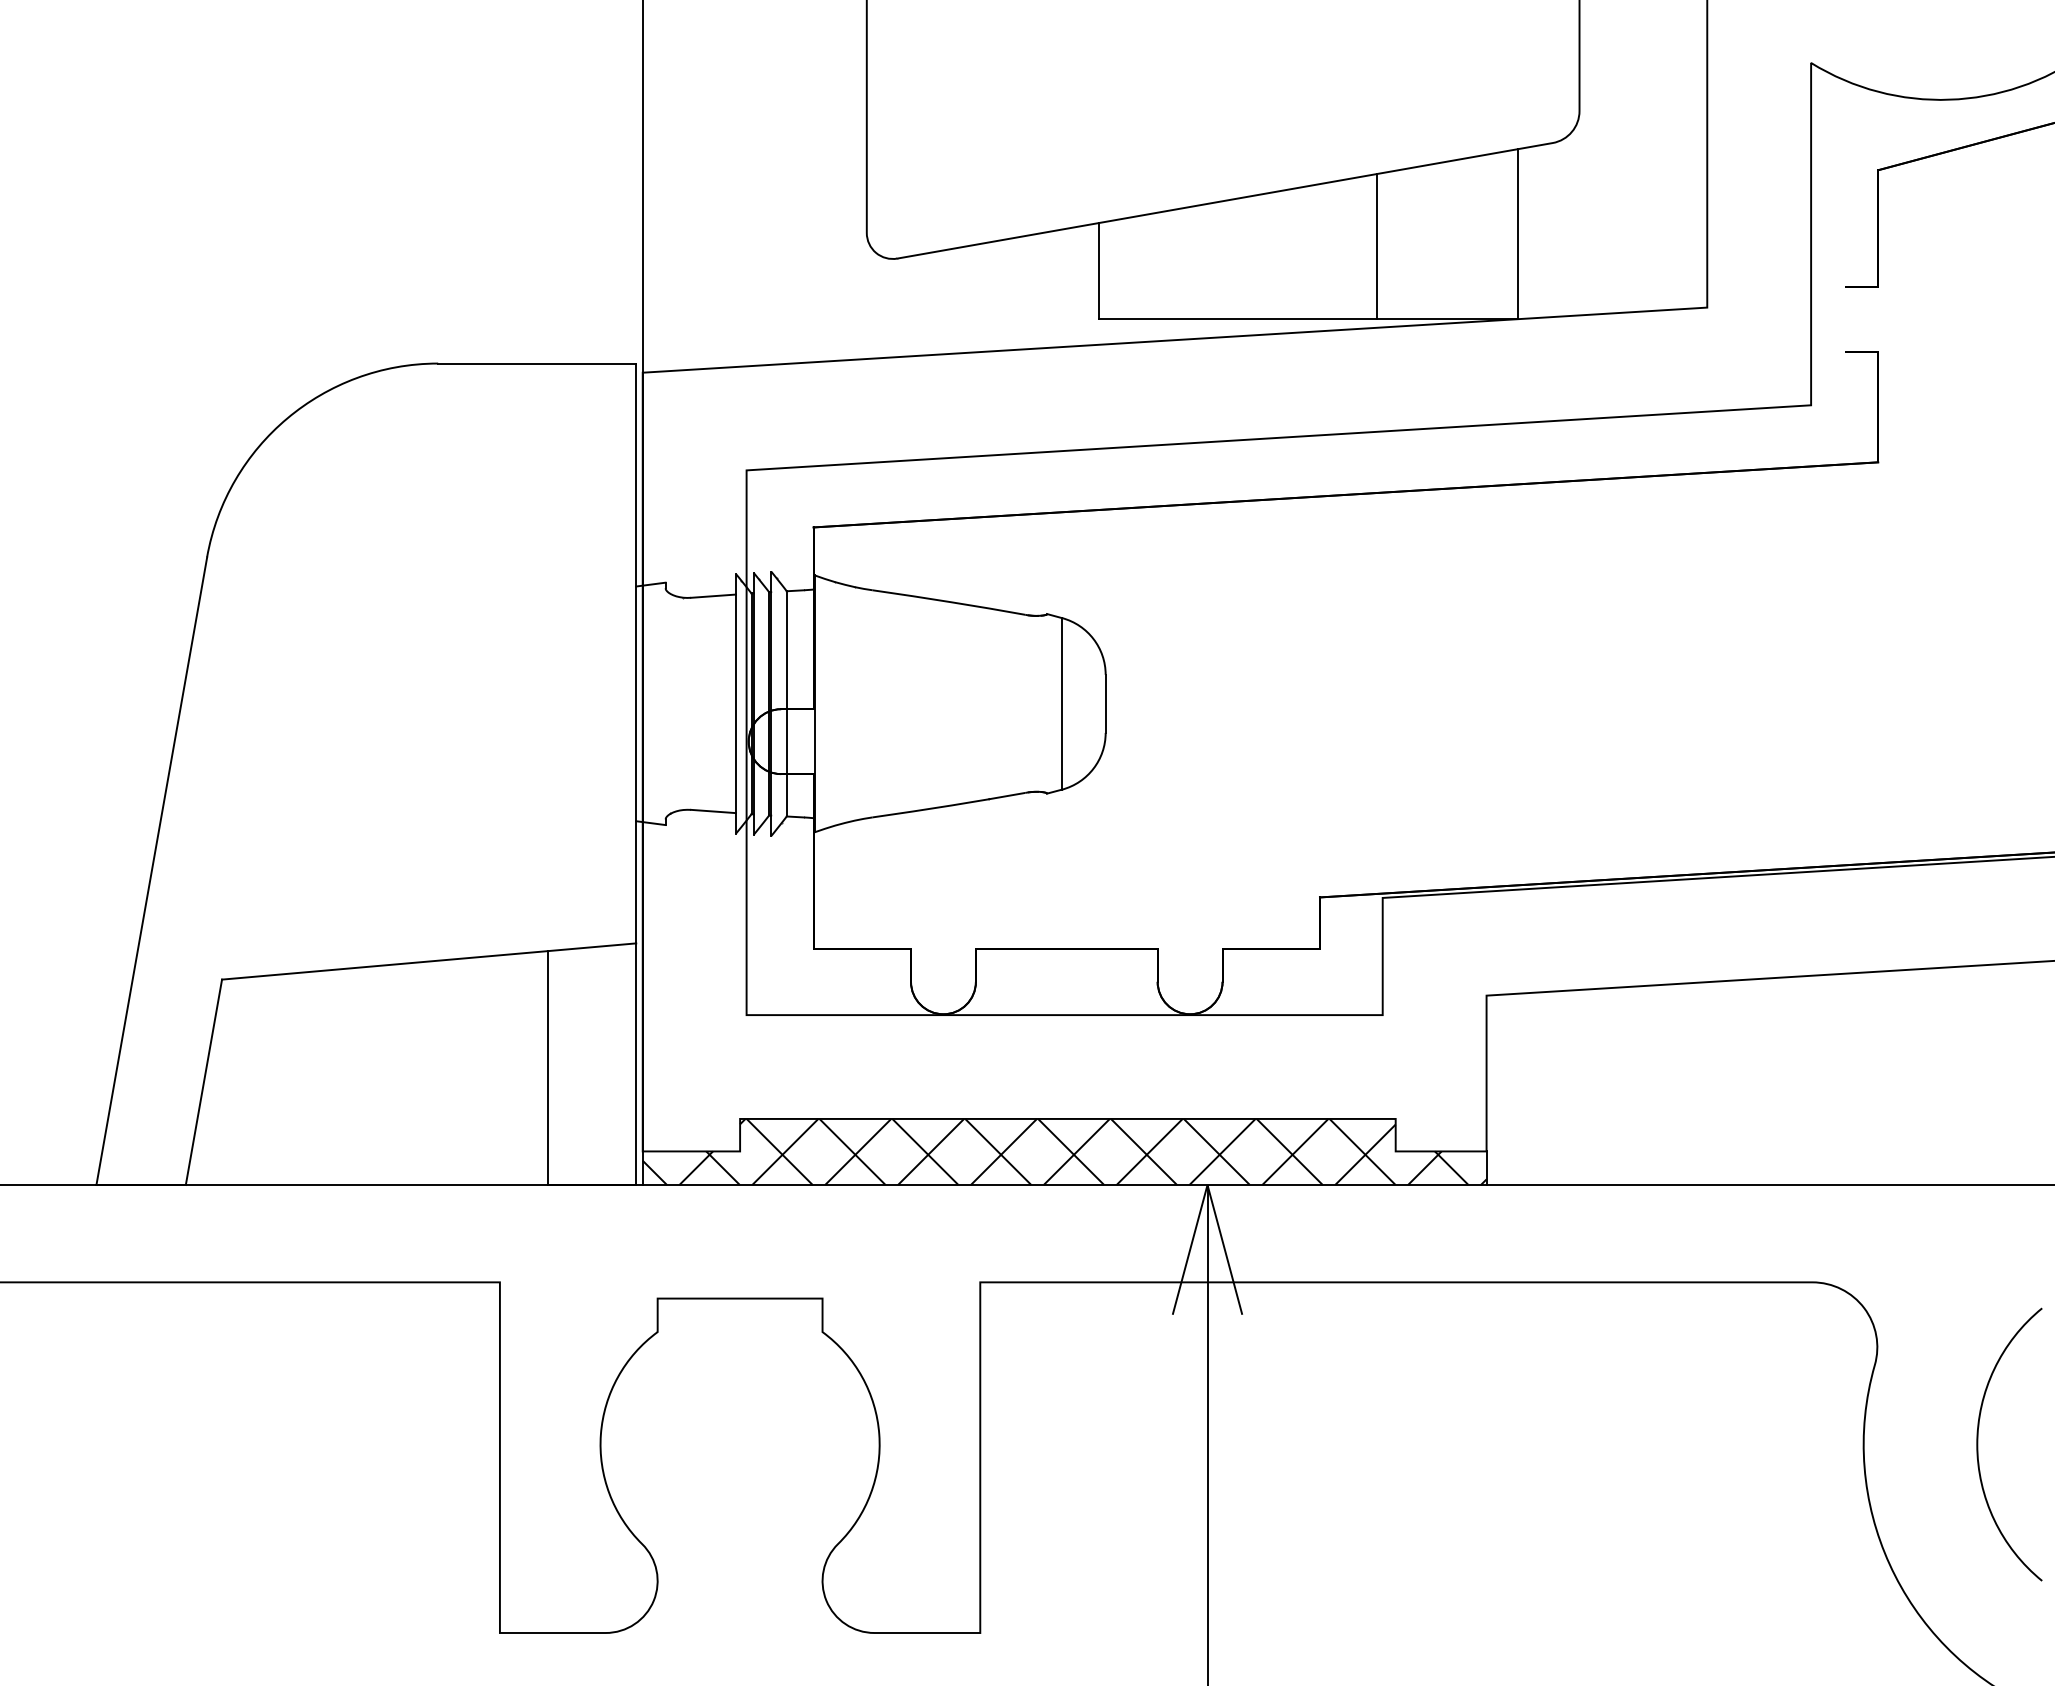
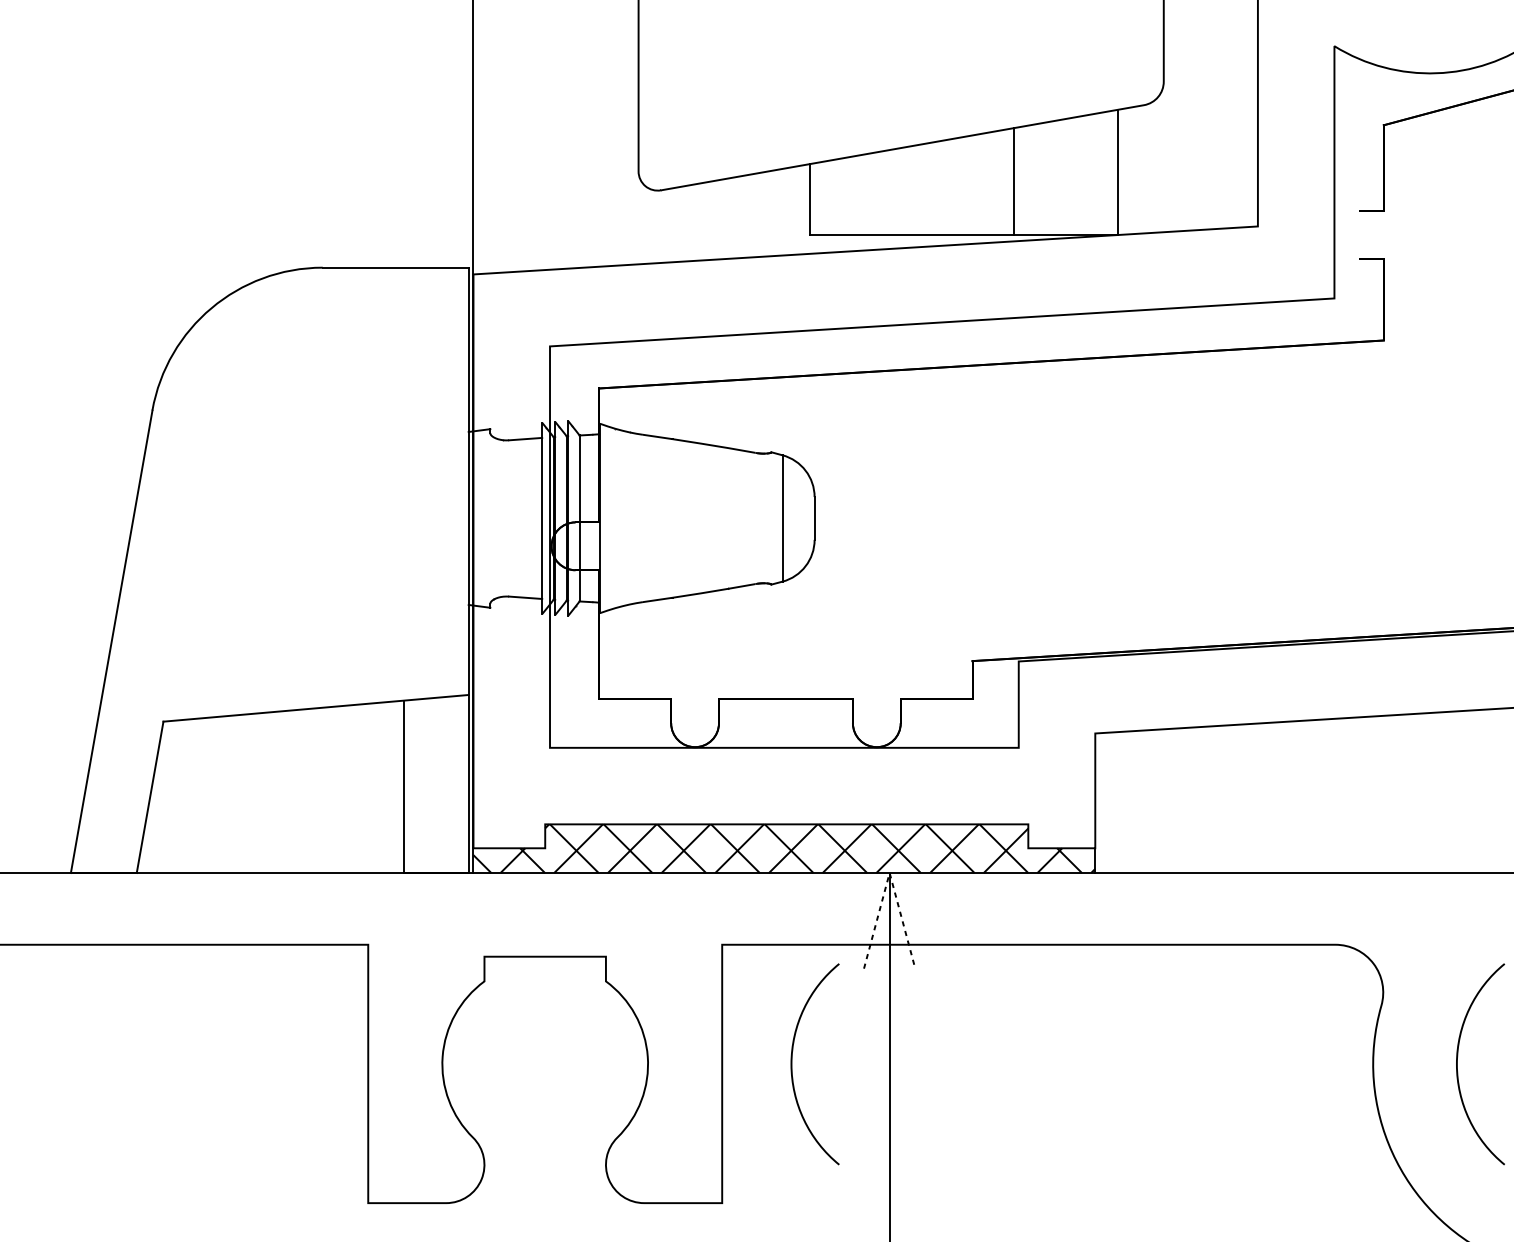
line: (1207, 1184) -> (889, 872), solid -> dashed
curve: (1075, 1444) -> (792, 1064), added

